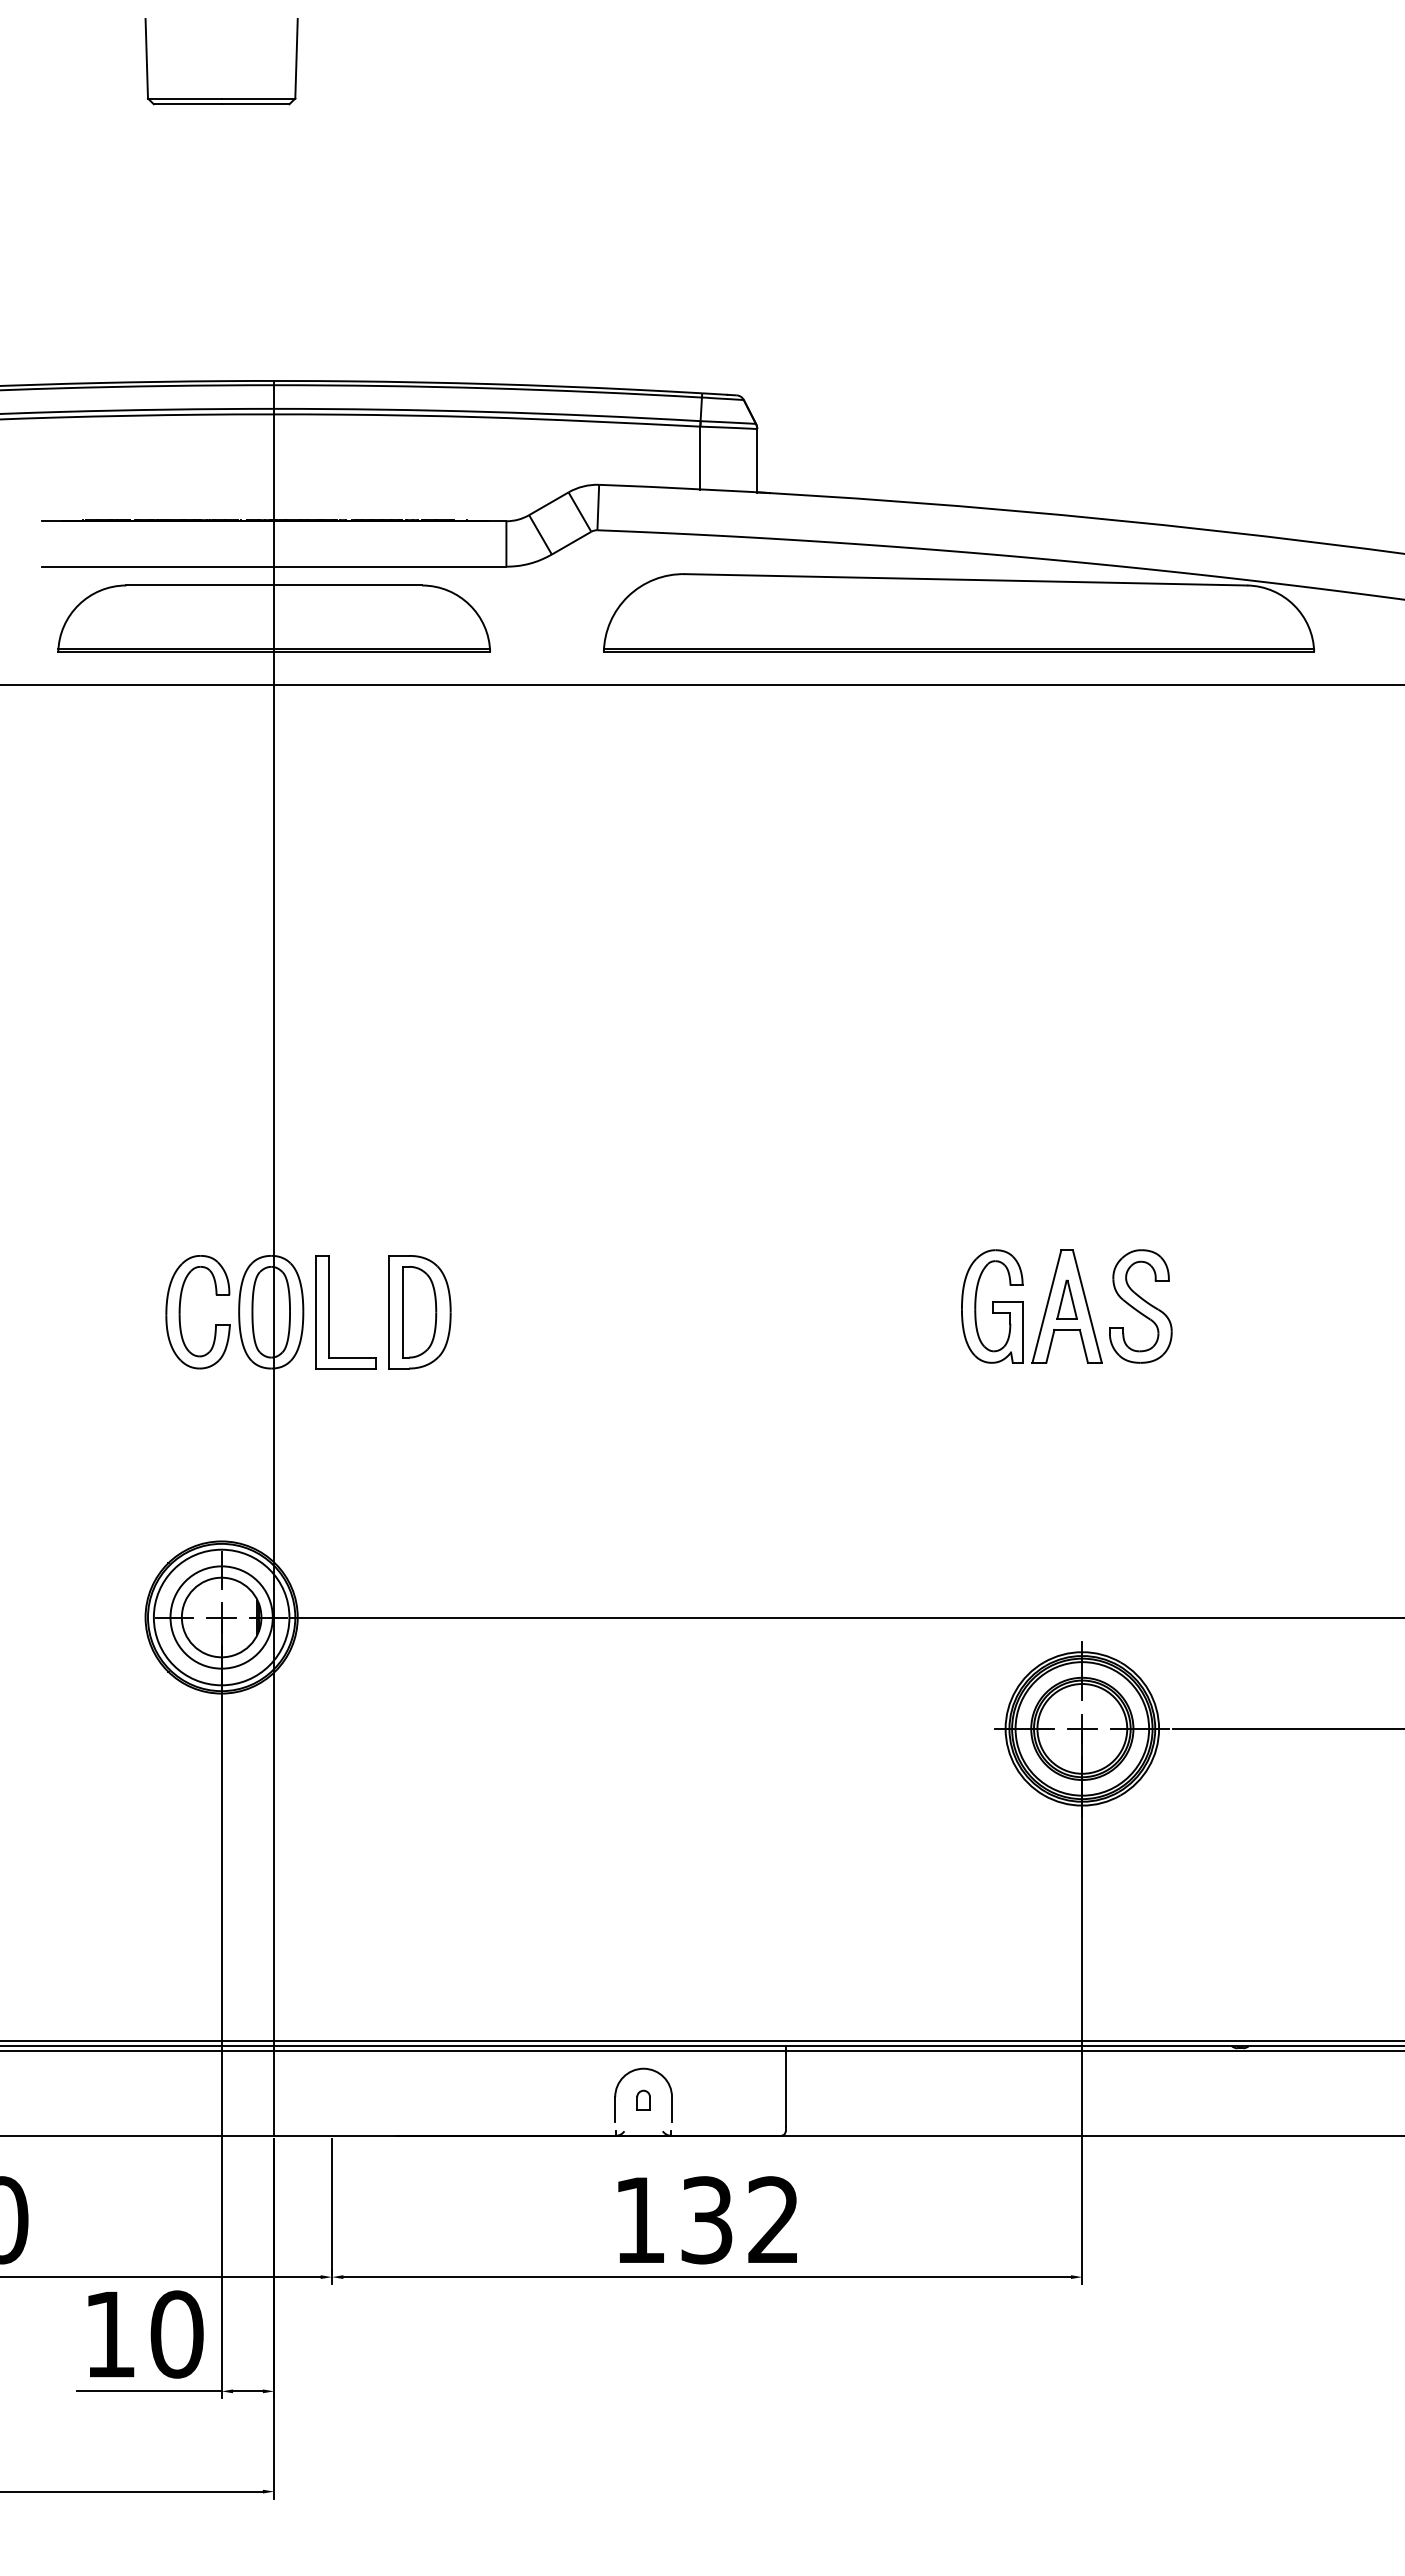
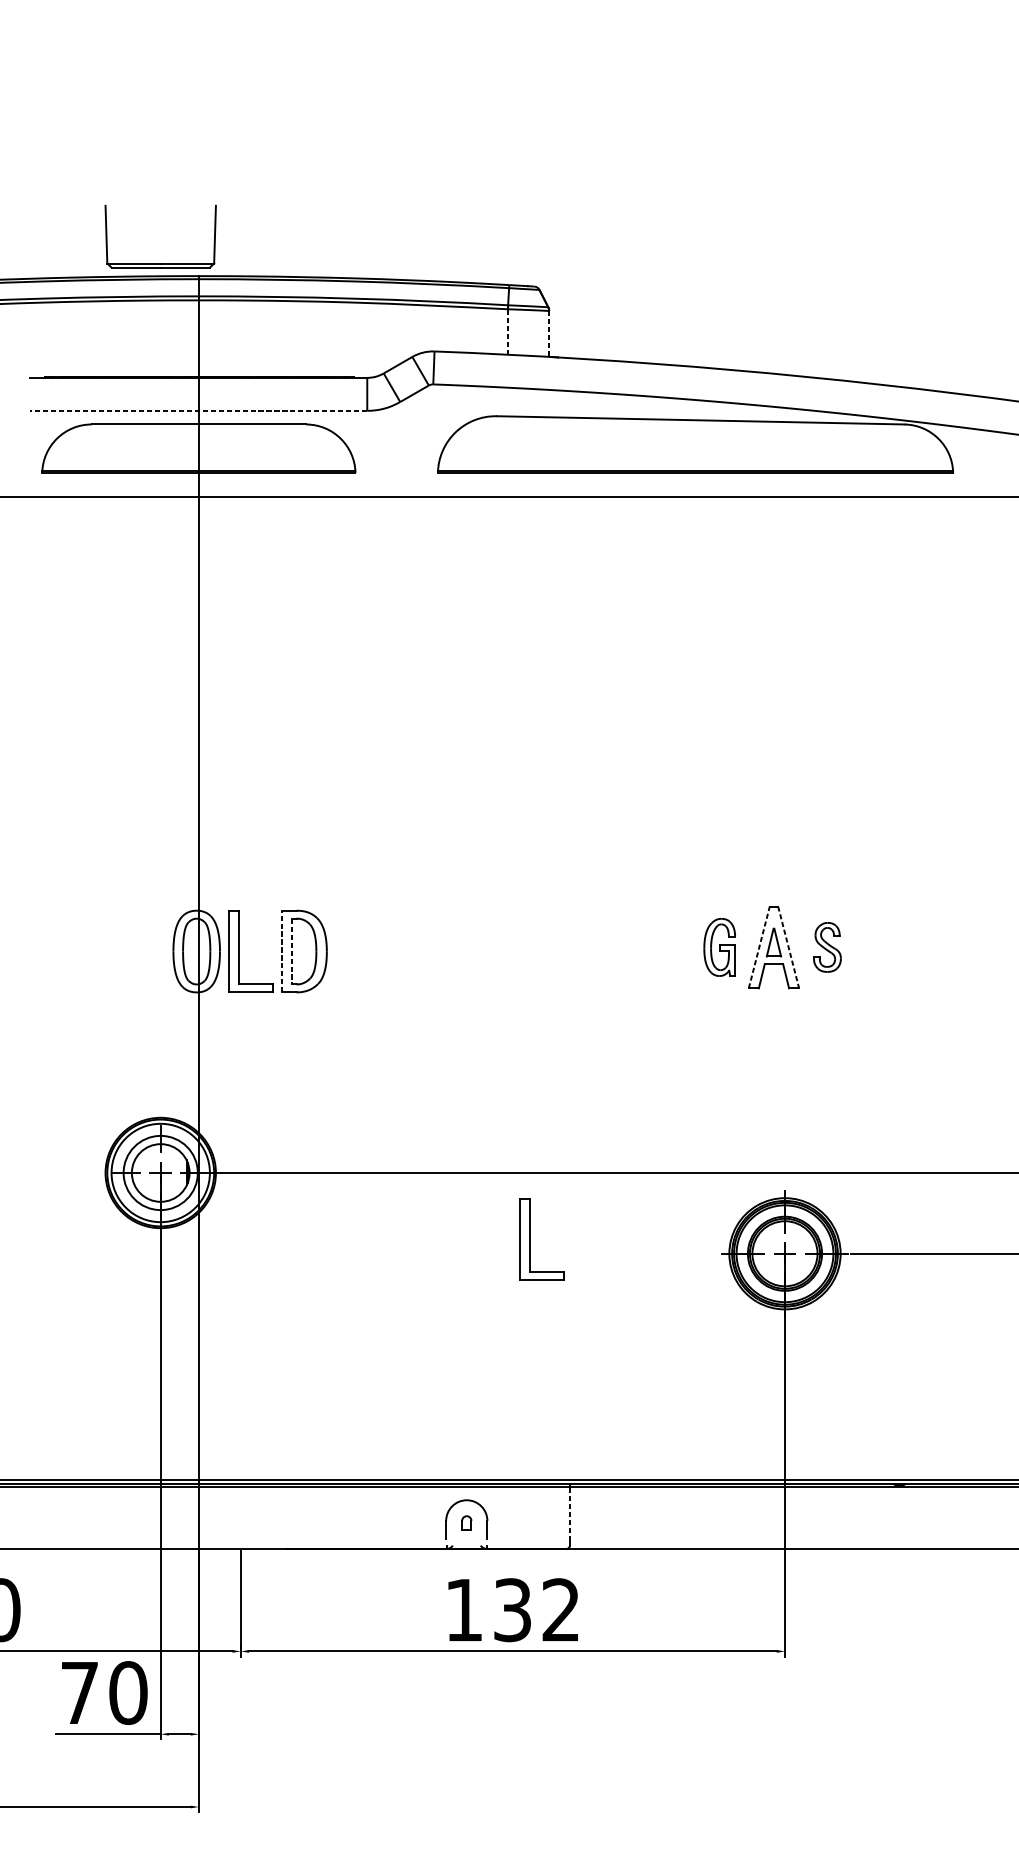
part: (221, 98) -> (160, 263), moved
line: (700, 458) -> (508, 332), solid -> dashed
line: (757, 460) -> (549, 333), solid -> dashed
line: (273, 566) -> (198, 410), solid -> dashed
part: (992, 1306) -> (719, 947), size x0.7
line: (1047, 1306) -> (759, 947), solid -> dashed
part: (1140, 1306) -> (827, 947), size x0.6
line: (1087, 1307) -> (788, 948), solid -> dashed
line: (389, 1311) -> (282, 951), solid -> dashed
part: (180, 1312) -> (130, 951), removed
line: (402, 1312) -> (291, 951), solid -> dashed
part: (731, 1709) -> (530, 1239), added
line: (785, 2089) -> (569, 1515), solid -> dashed
text: (109, 2334) -> (79, 1693), 10 -> 70

